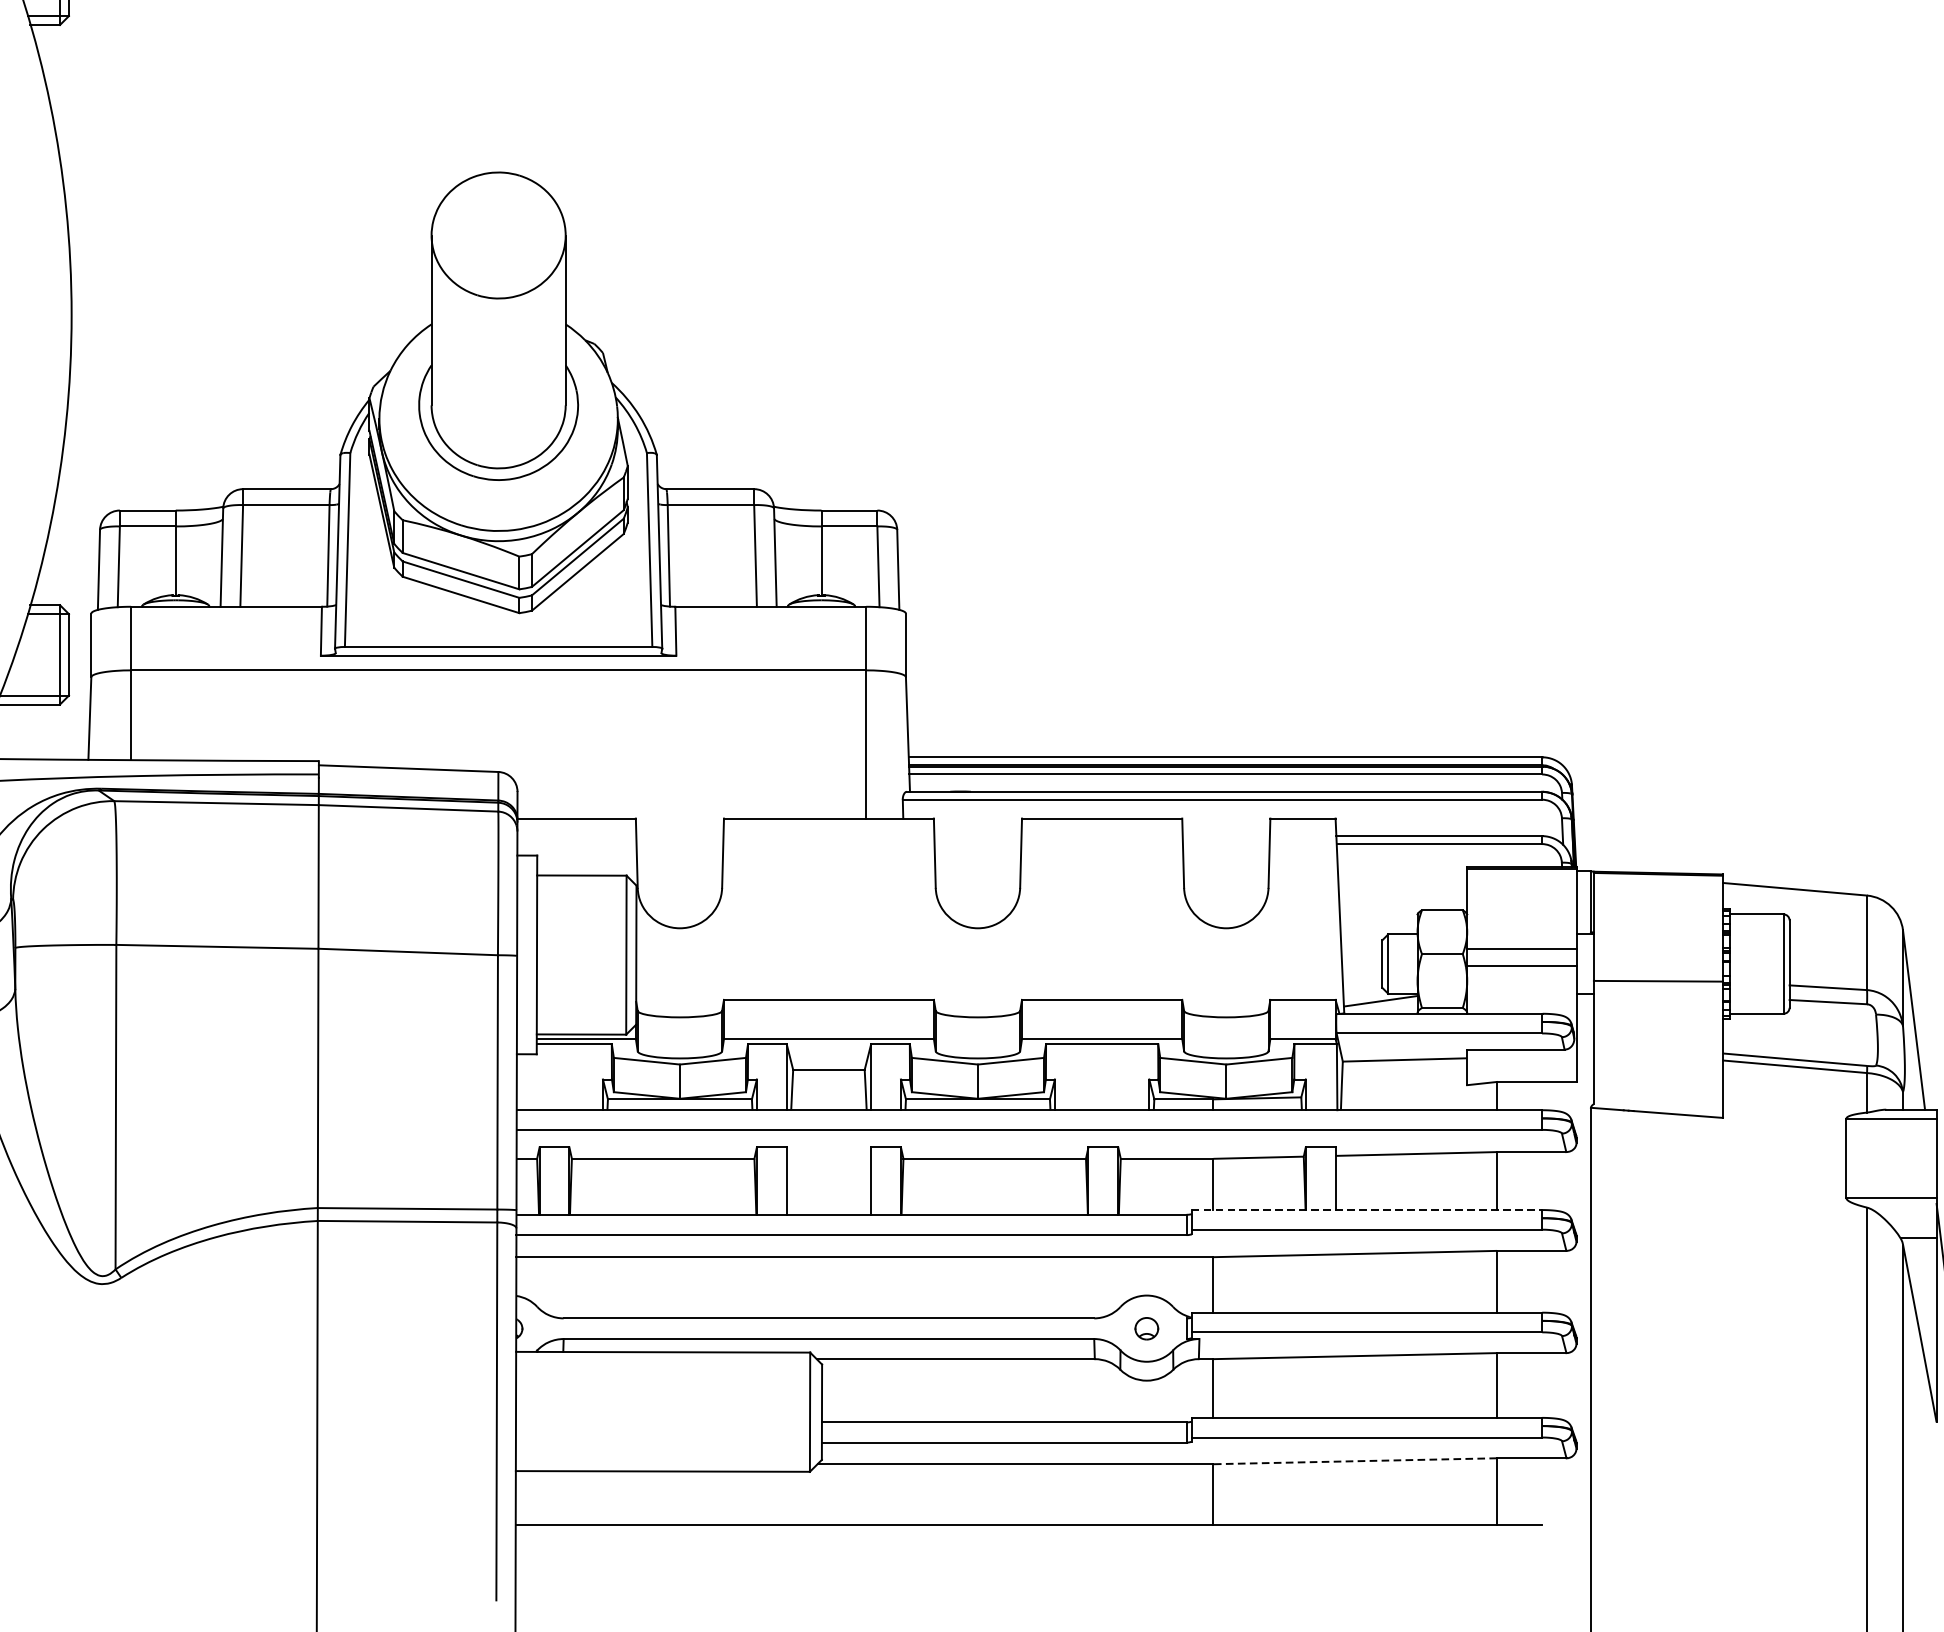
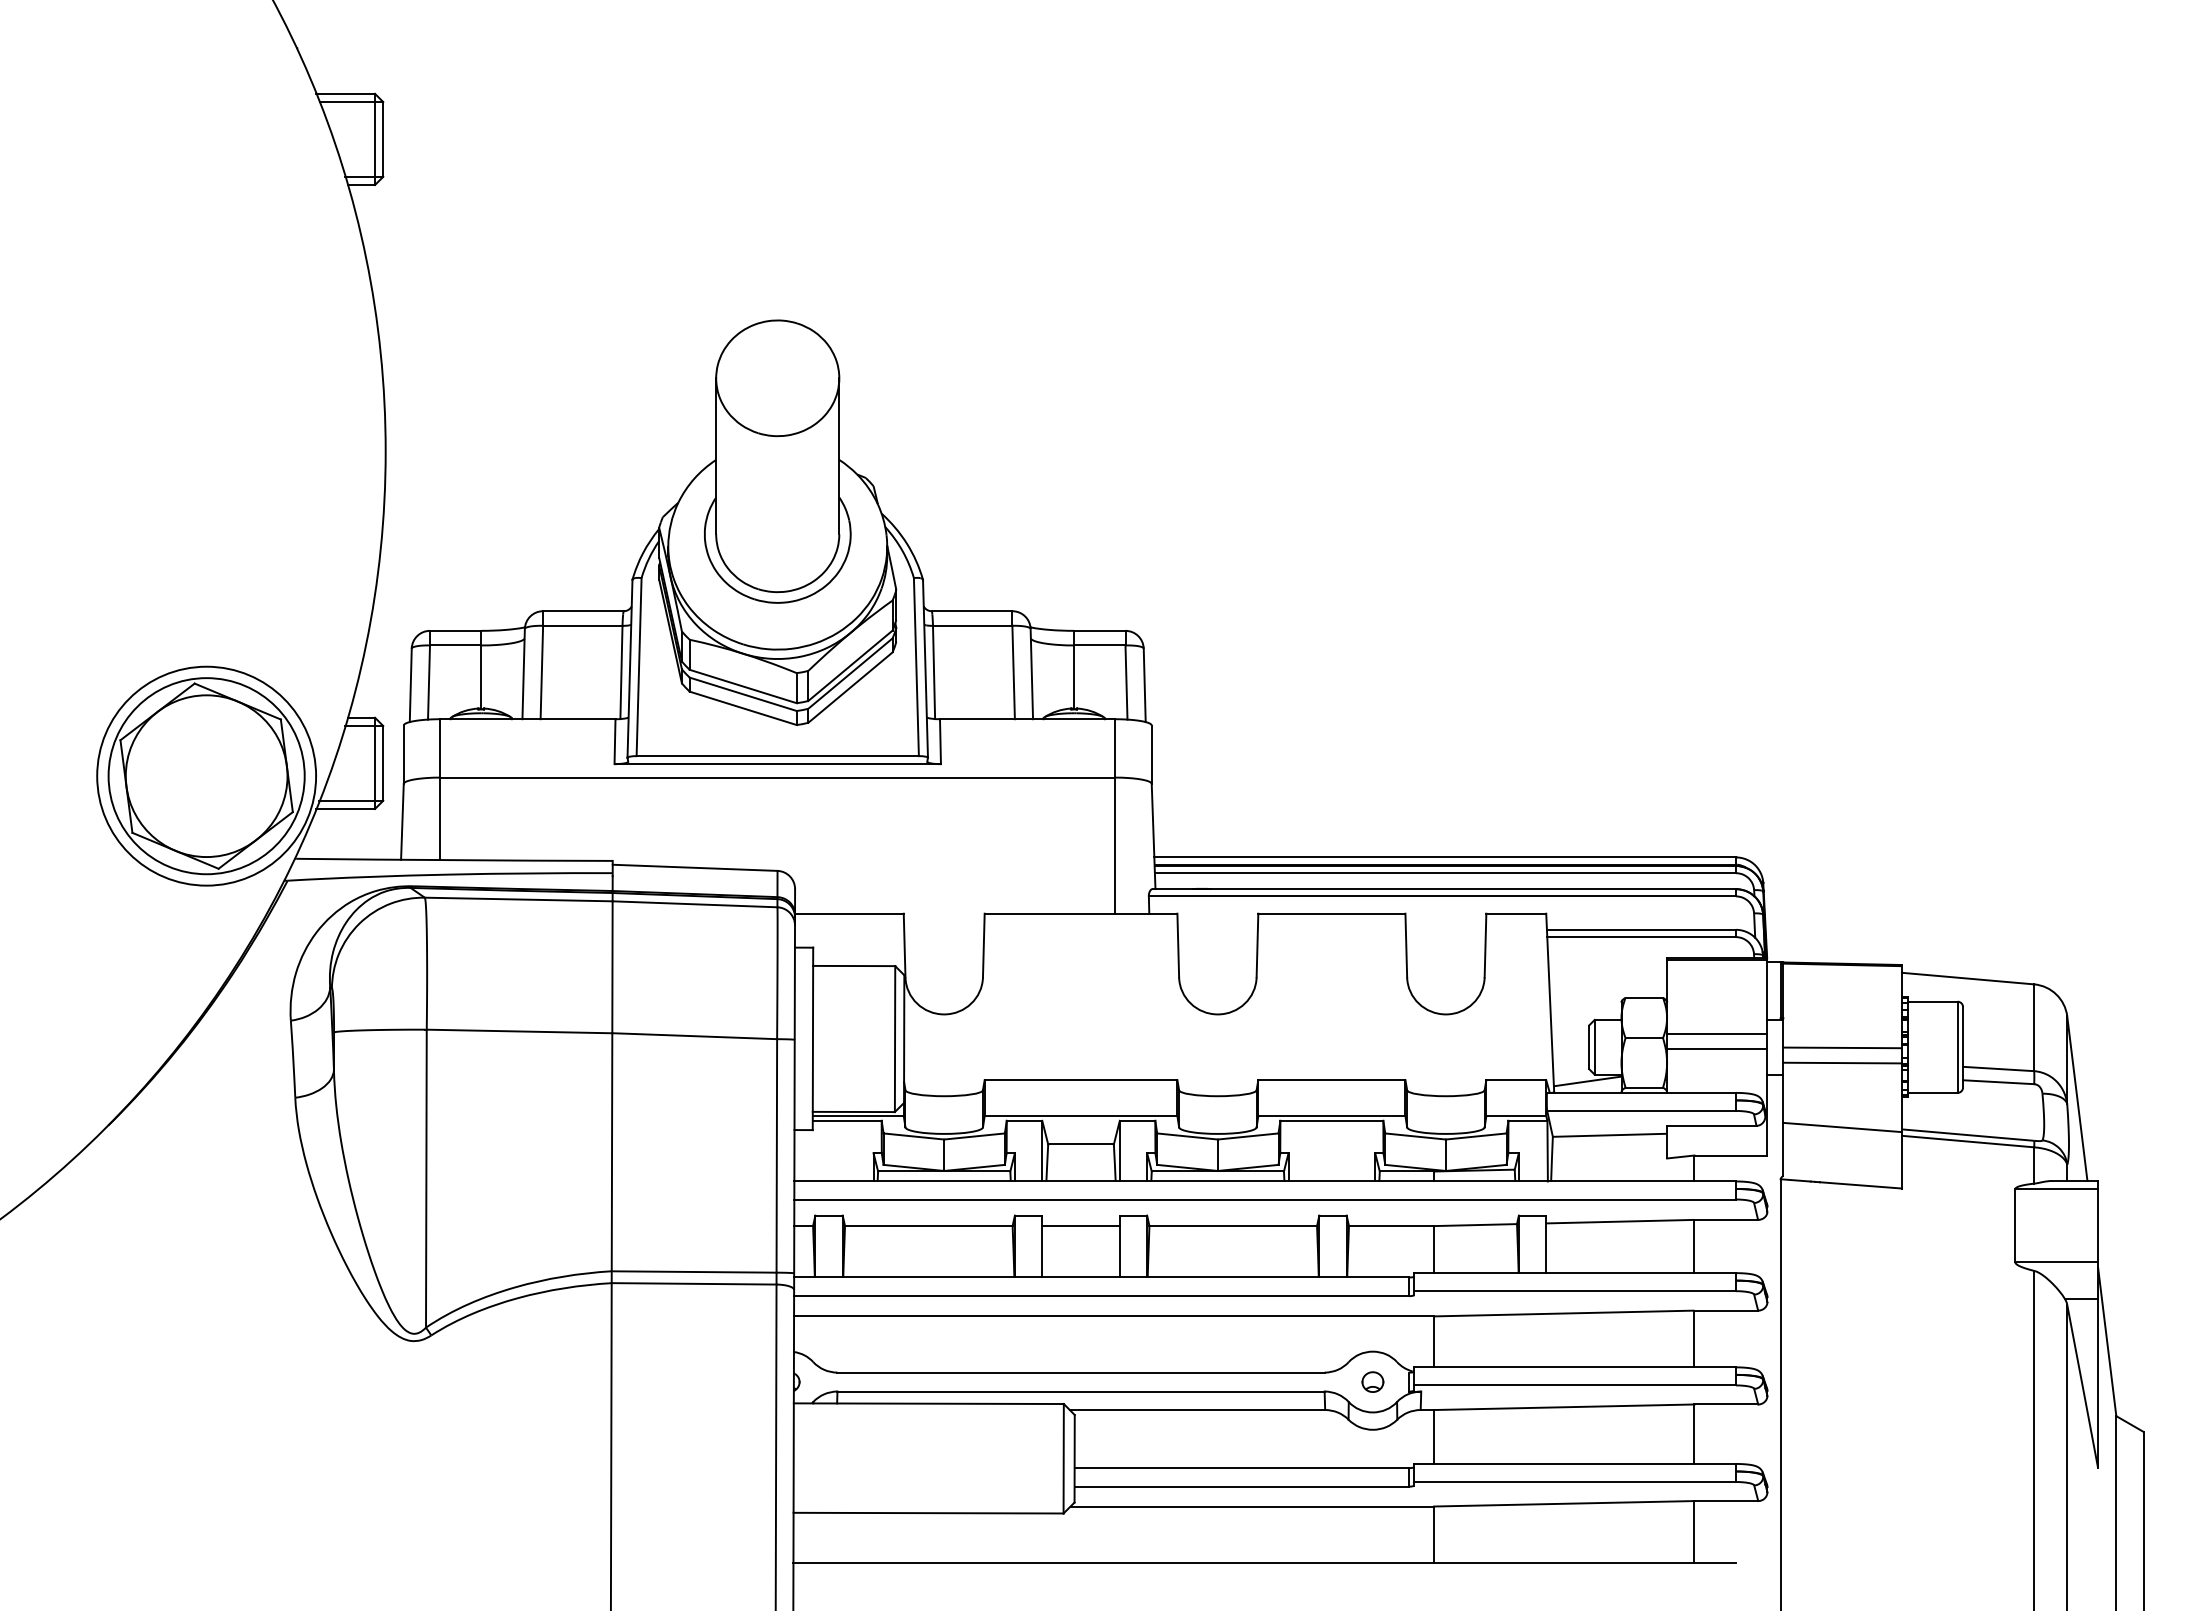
line: (1658, 964) -> (1842, 1047), added
line: (1658, 1051) -> (1842, 1127), added
line: (828, 1159) -> (1080, 1226), added
line: (1366, 1210) -> (1574, 1273), dashed -> solid
line: (1354, 1460) -> (1563, 1503), dashed -> solid

